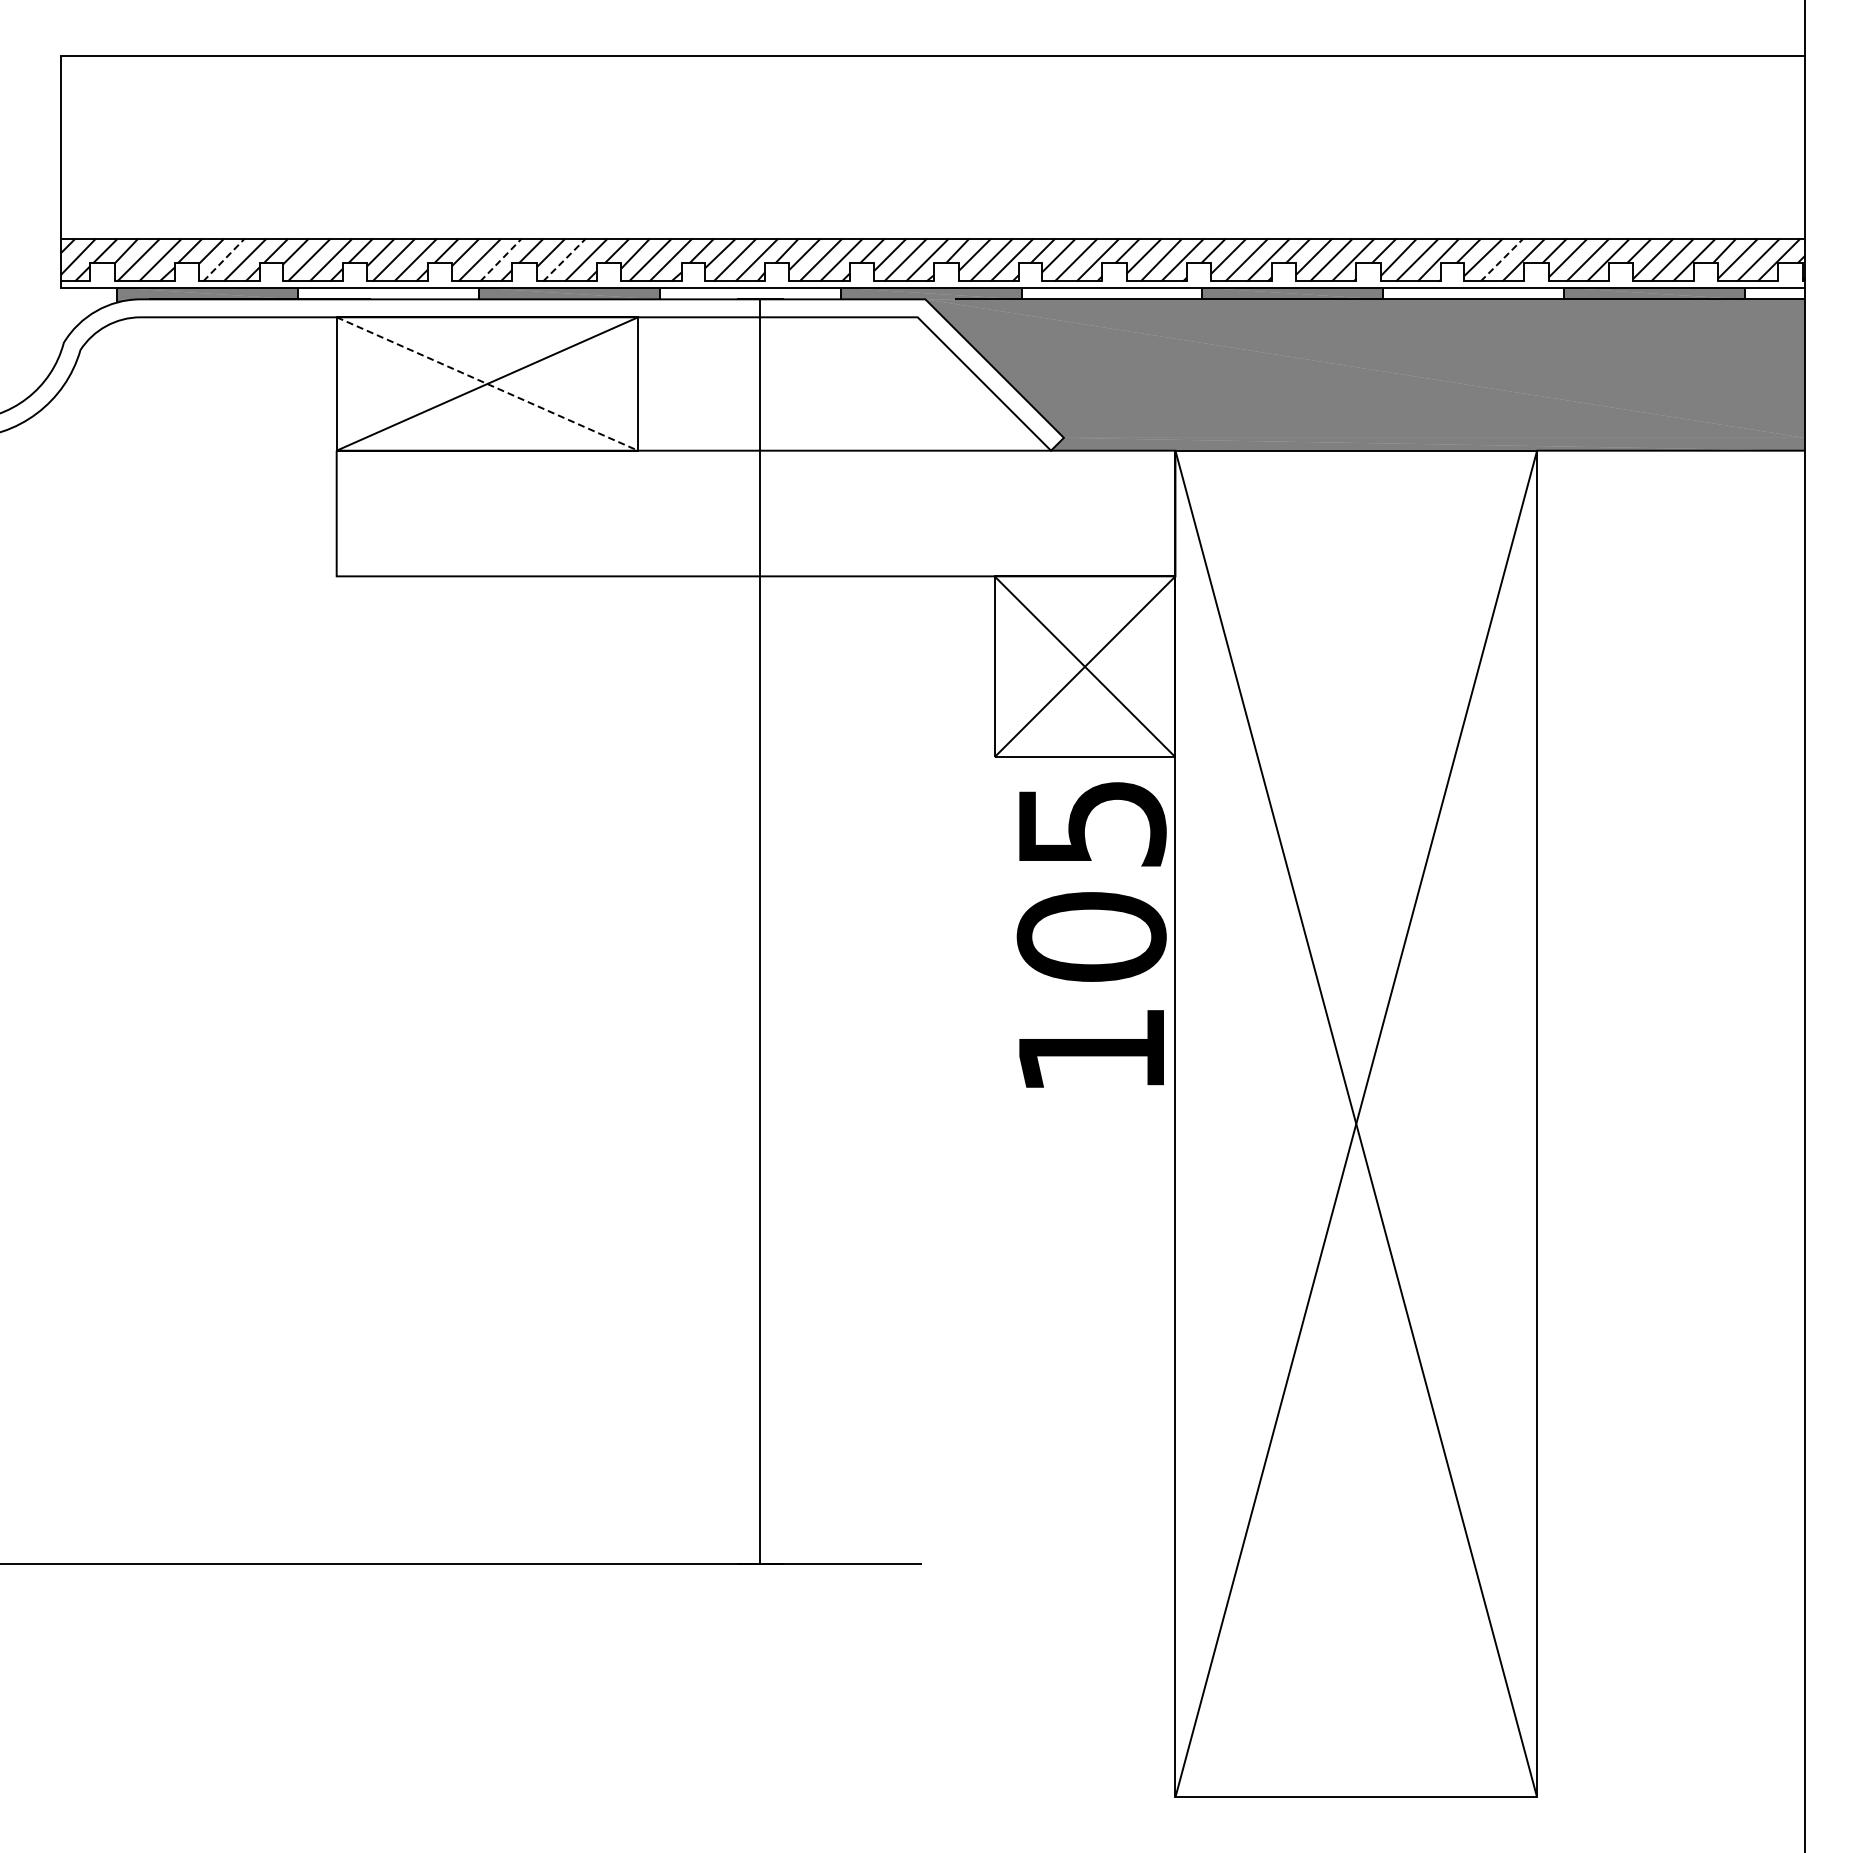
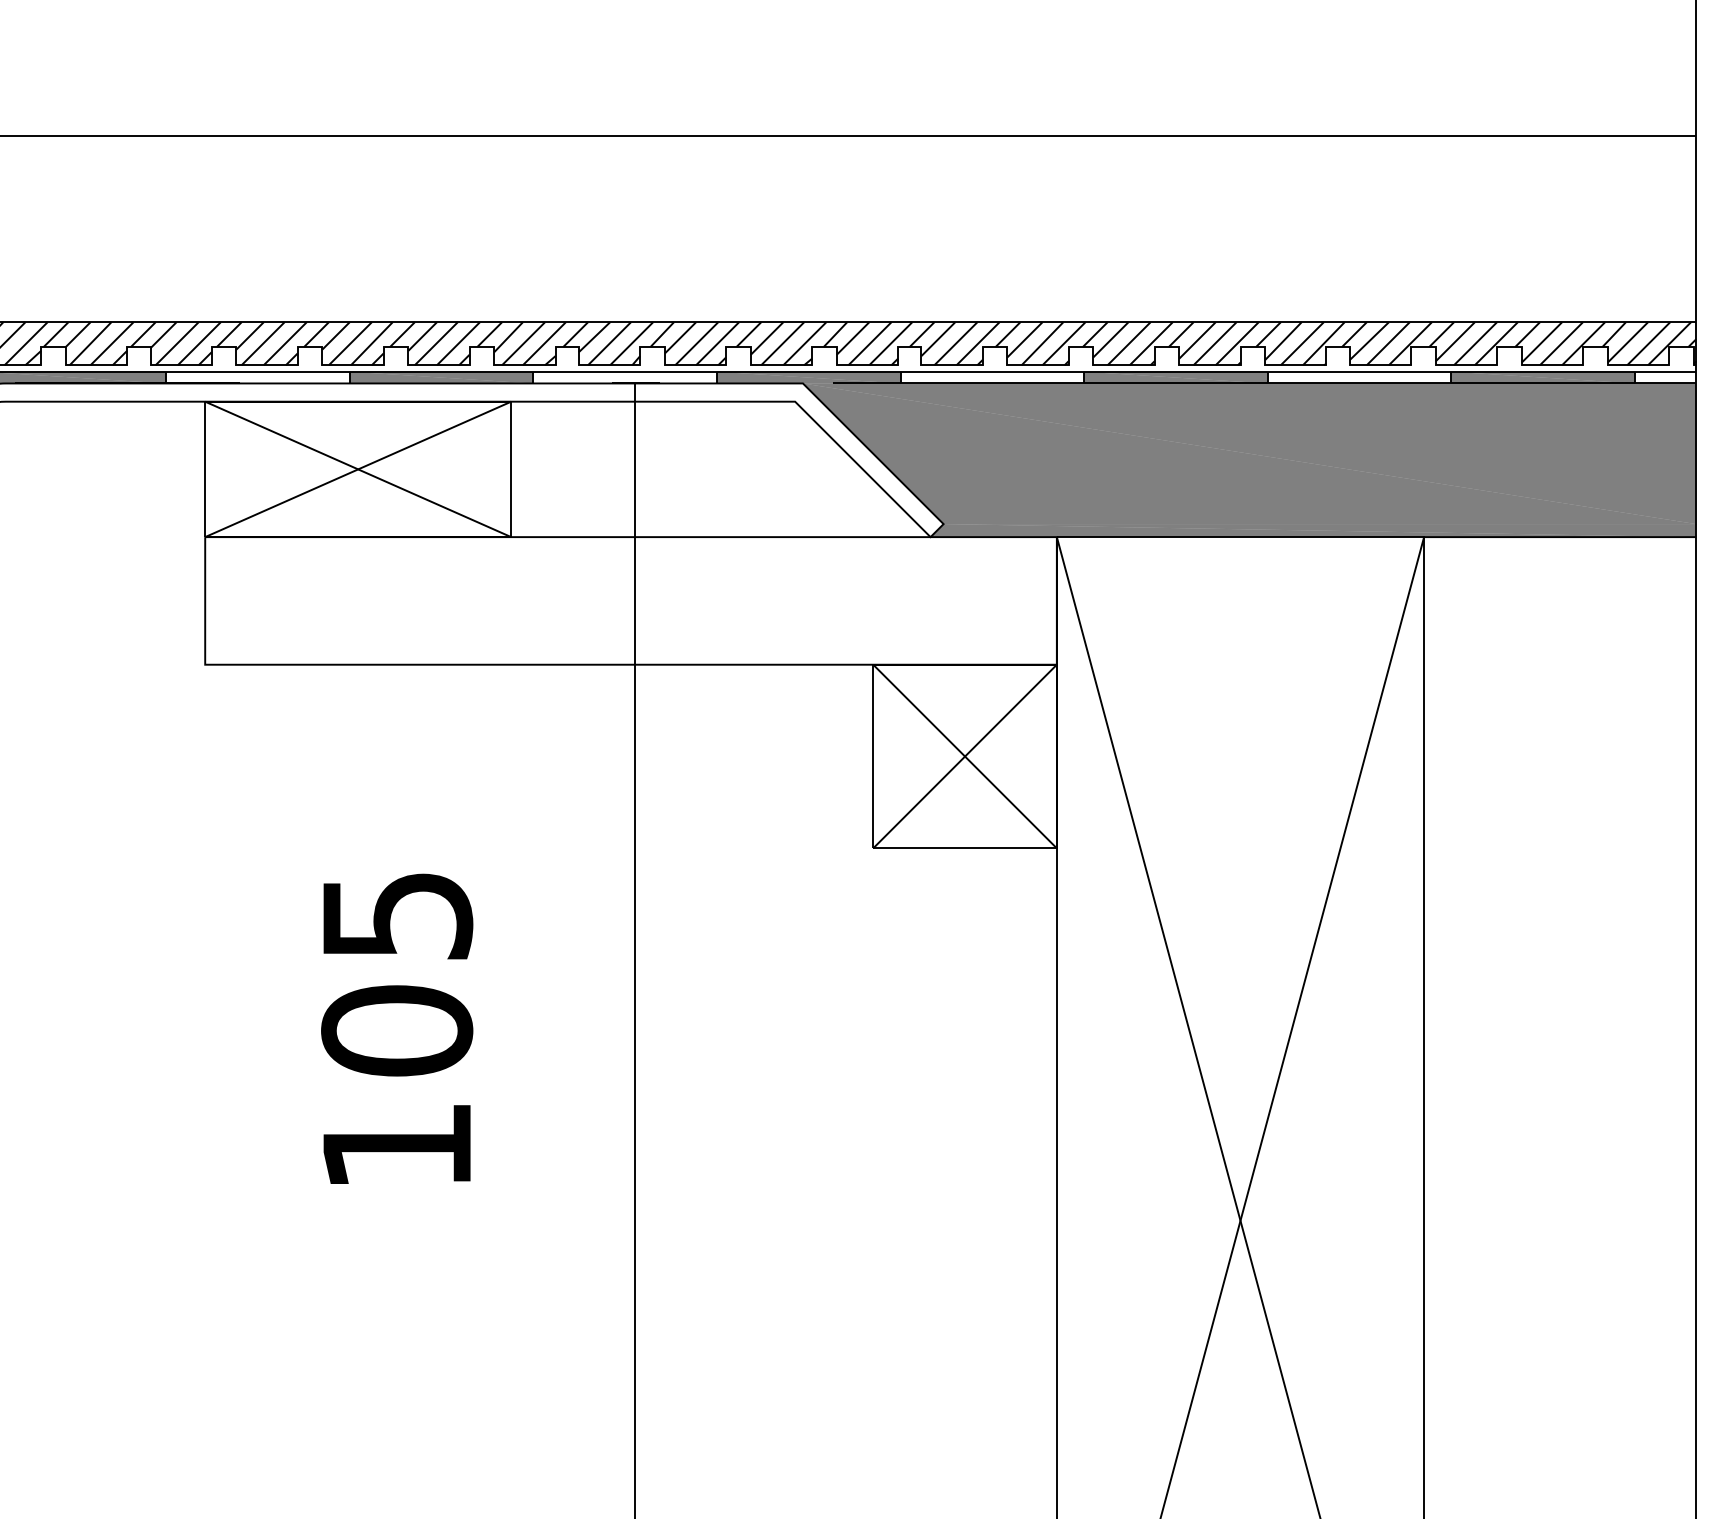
line: (224, 259) -> (91, 342), dashed -> solid
line: (501, 259) -> (372, 342), dashed -> solid
line: (564, 260) -> (436, 343), dashed -> solid
line: (1501, 260) -> (1387, 343), dashed -> solid
line: (487, 384) -> (358, 469), dashed -> solid
text: (1091, 934) -> (396, 1028), moved

